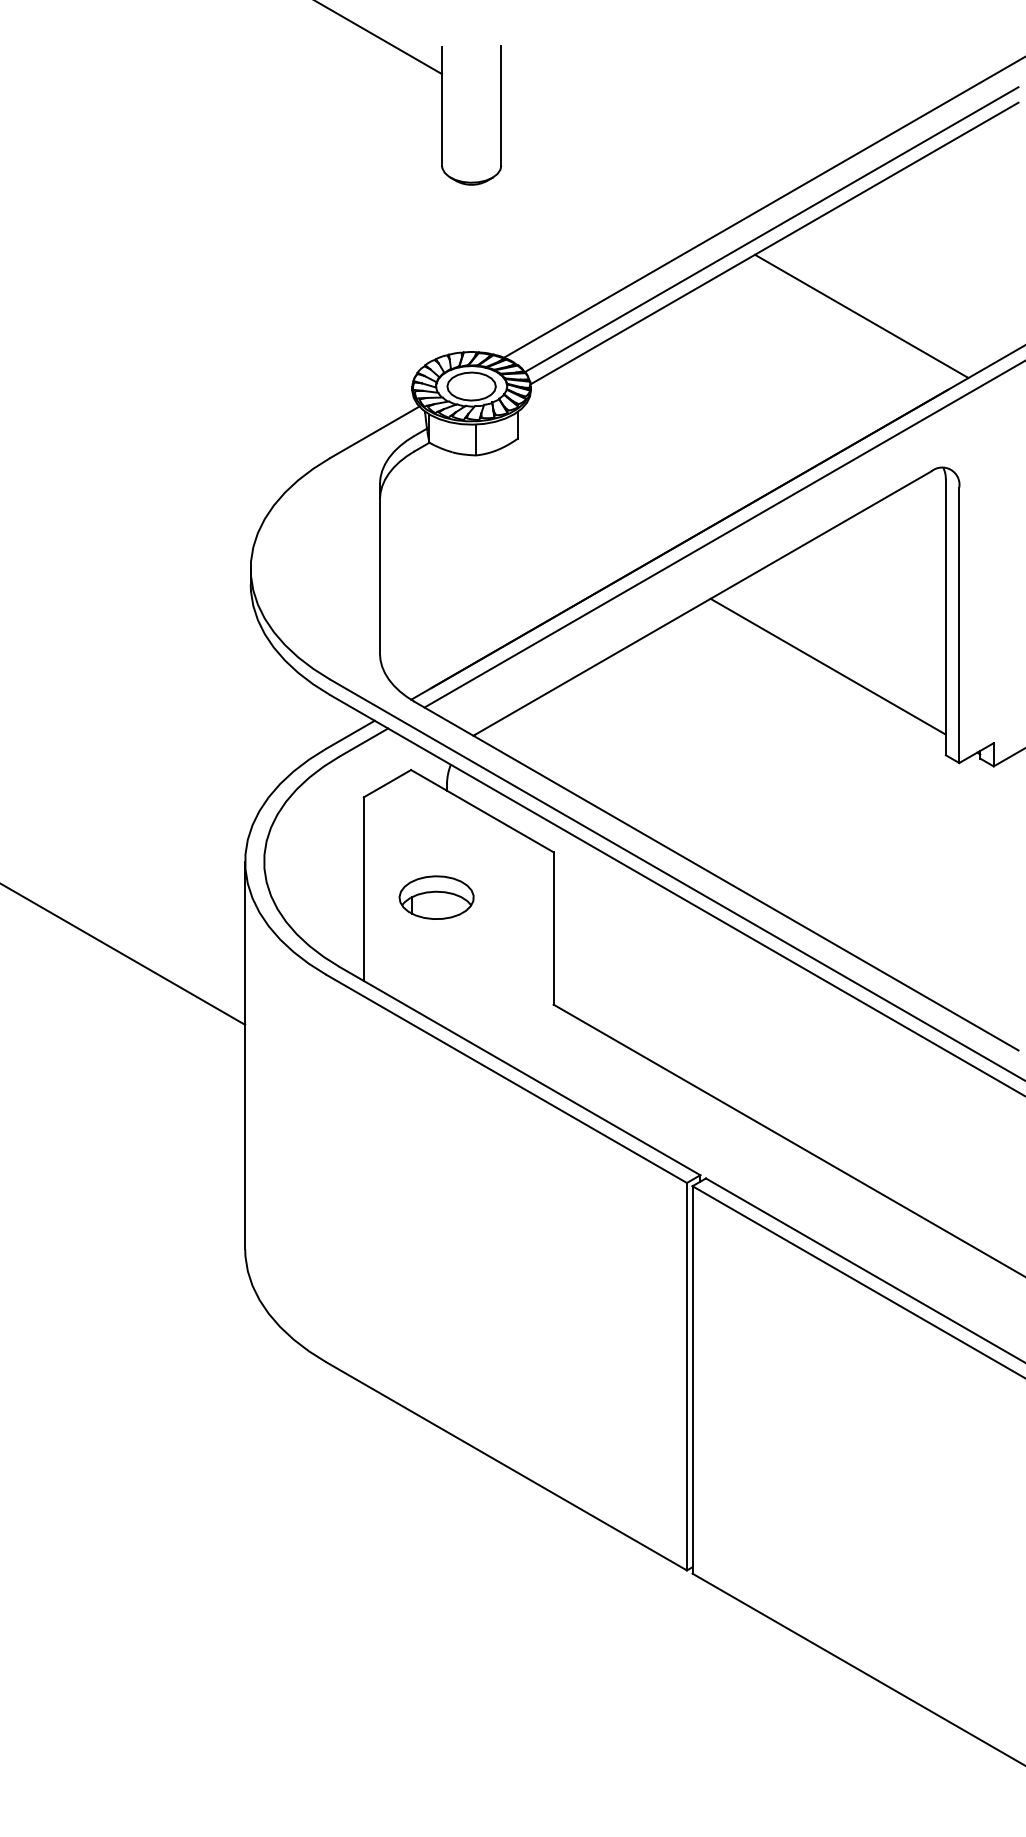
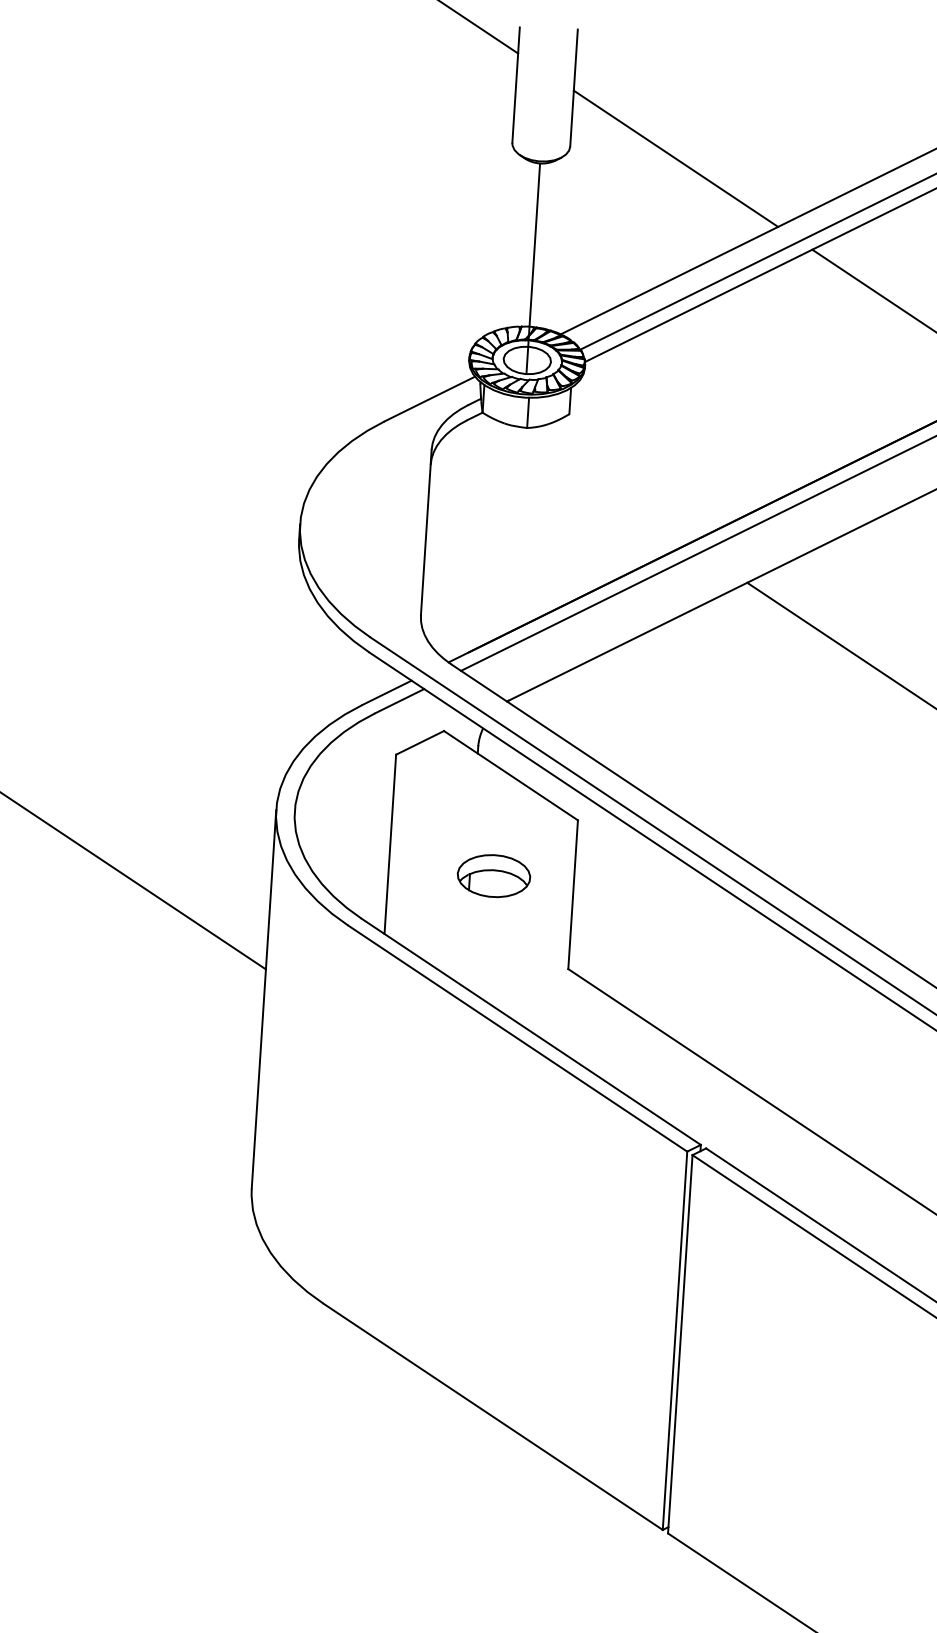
line: (609, 170) -> (675, 158), added
line: (471, 292) -> (533, 268), added
part: (436, 897) -> (493, 875), moved

